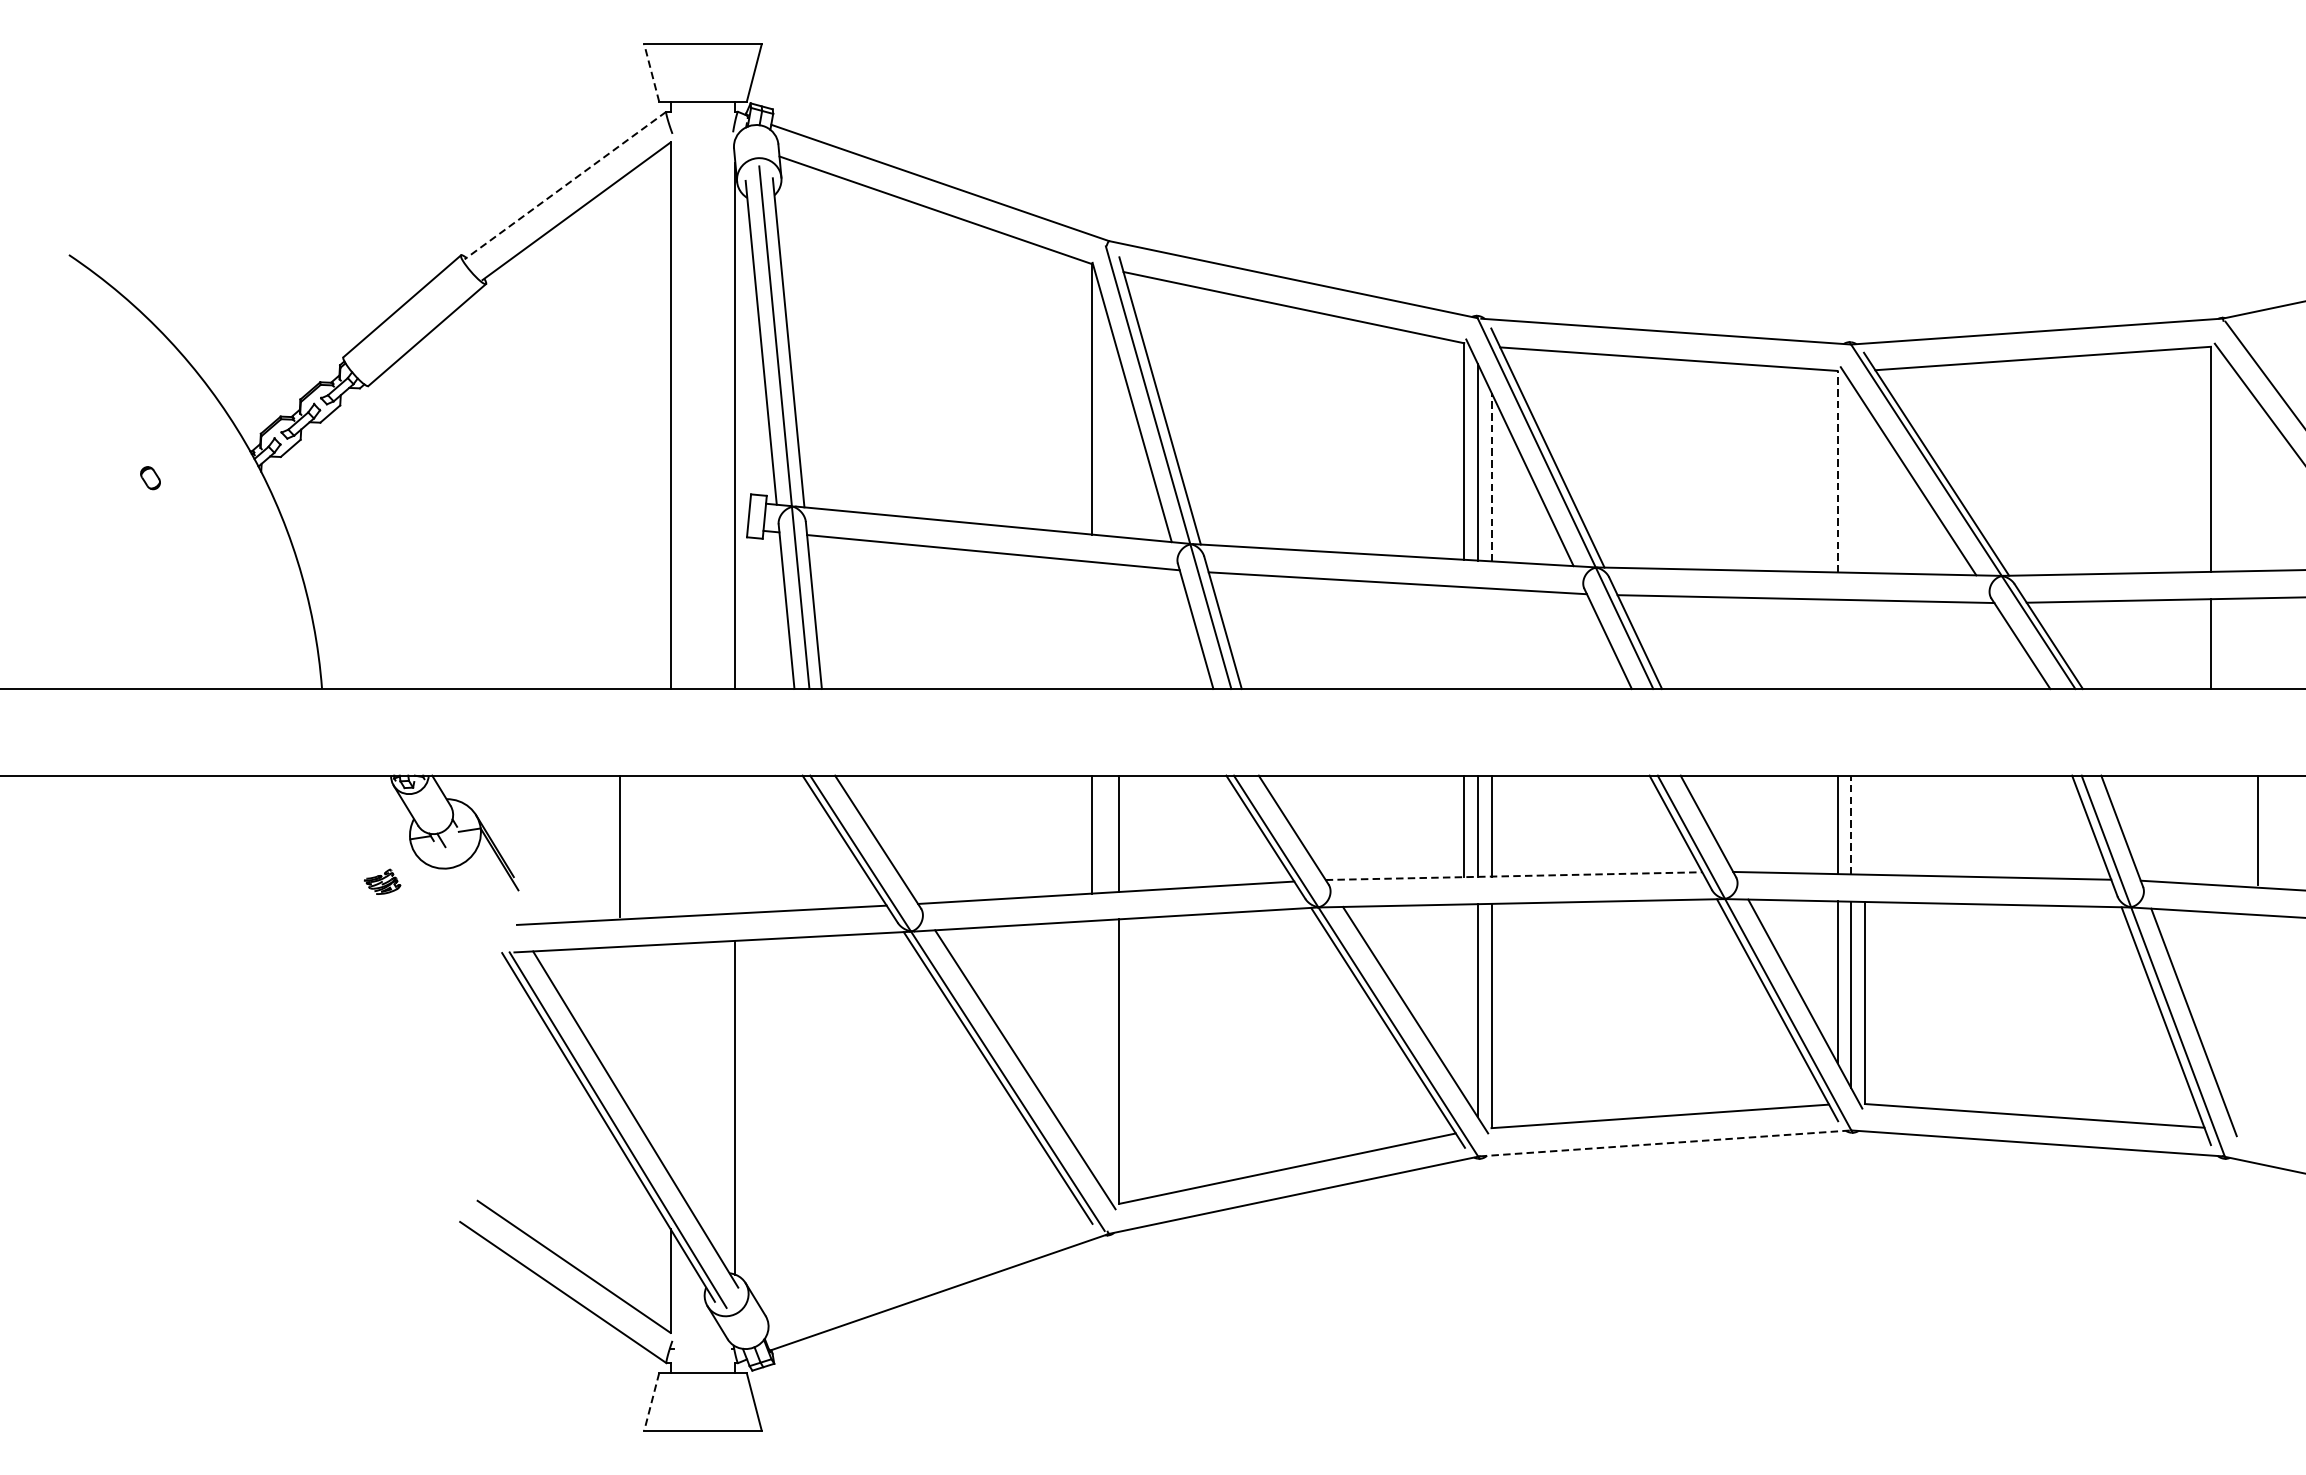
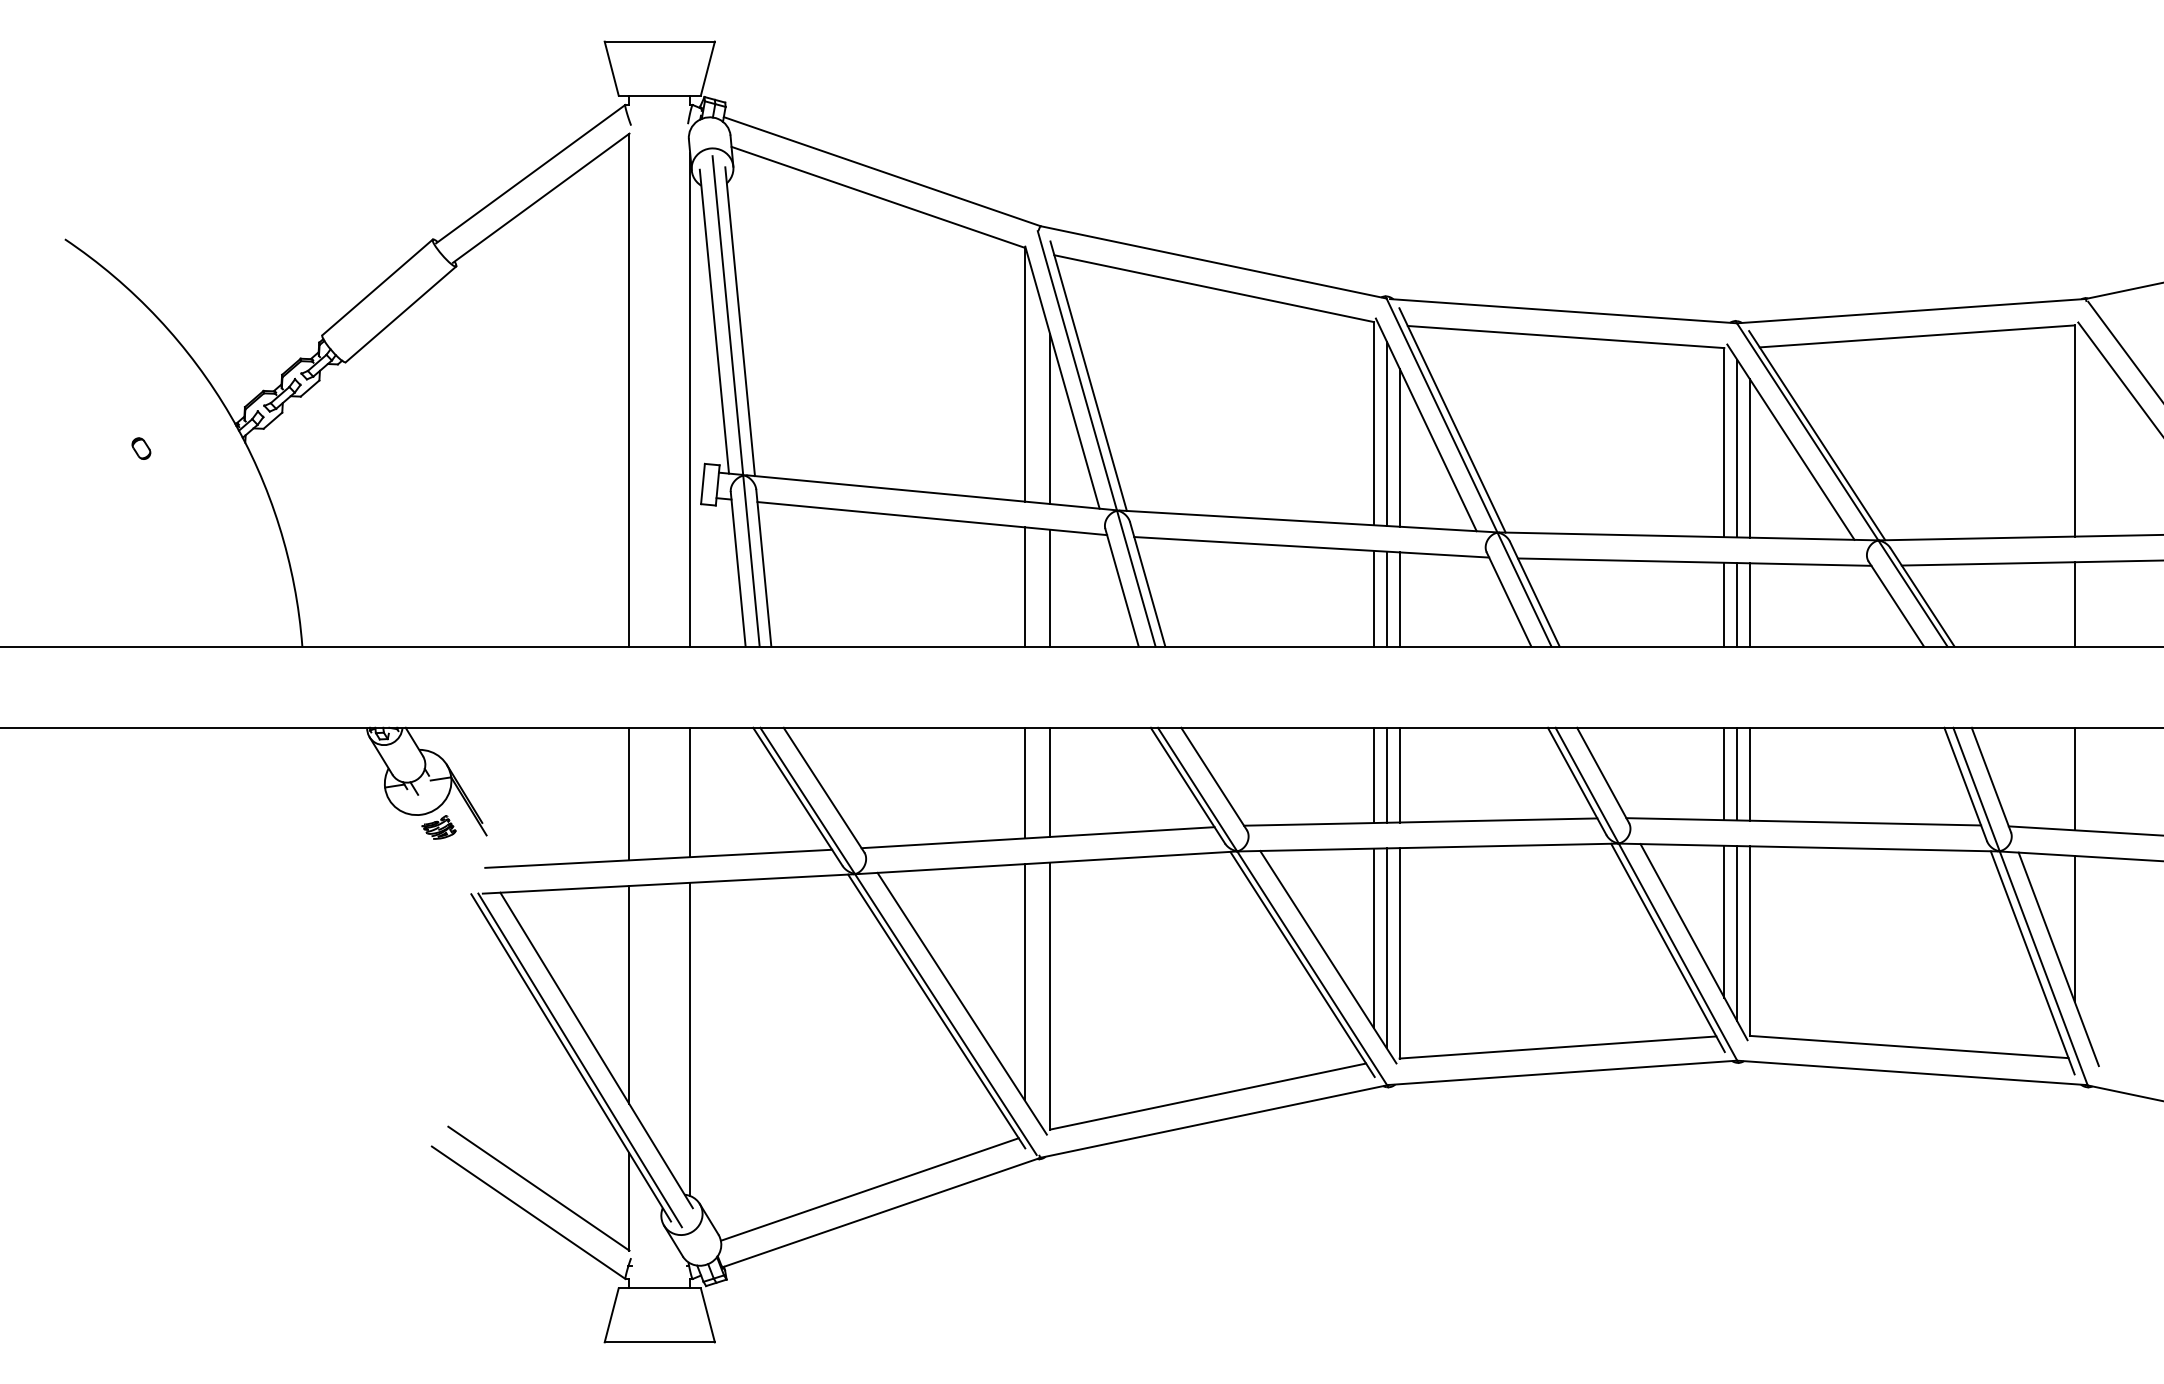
line: (651, 72) -> (611, 68), dashed -> solid
line: (565, 185) -> (530, 174), dashed -> solid
line: (1119, 447) -> (1050, 419), added
line: (1837, 471) -> (1724, 442), dashed -> solid
line: (1491, 476) -> (1399, 447), dashed -> solid
line: (1851, 477) -> (1737, 448), added
line: (1864, 488) -> (1749, 458), added
line: (1091, 625) -> (1024, 586), added
line: (1119, 626) -> (1050, 587), added
line: (1464, 637) -> (1374, 598), added
line: (1477, 637) -> (1386, 598), added
line: (1491, 638) -> (1399, 599), added
line: (1837, 644) -> (1724, 604), added
line: (1851, 644) -> (1737, 604), added
line: (1864, 644) -> (1749, 604), added
line: (1851, 824) -> (1737, 773), dashed -> solid
line: (1864, 824) -> (1749, 773), added
line: (2257, 829) -> (2074, 778), moved
line: (735, 844) -> (690, 792), added
line: (619, 845) -> (629, 793), moved
line: (1513, 876) -> (1420, 822), dashed -> solid
part: (381, 881) -> (438, 827), moved
line: (2210, 989) -> (2074, 928), added
line: (1464, 1000) -> (1374, 938), added
line: (1091, 1047) -> (1024, 982), added
line: (670, 1060) -> (629, 995), added
line: (1665, 1143) -> (1562, 1072), dashed -> solid
line: (926, 1267) -> (869, 1189), added
line: (651, 1402) -> (611, 1315), dashed -> solid

